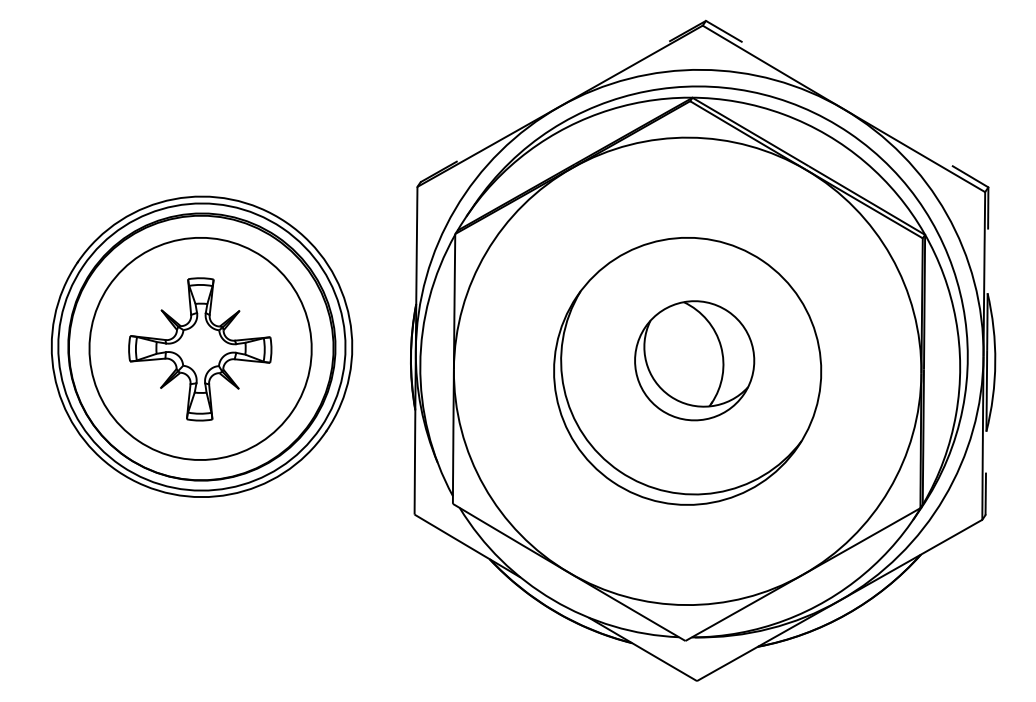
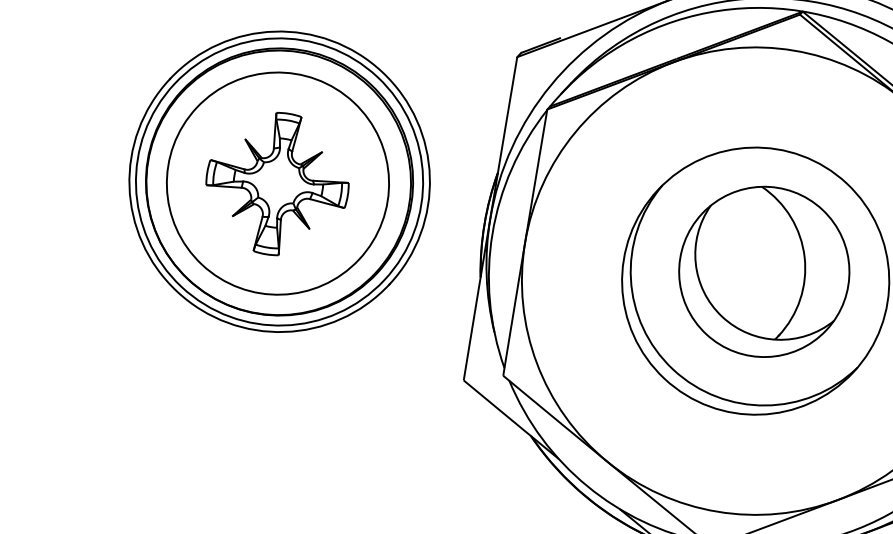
part: (694, 360) -> (764, 271), size x1.43

